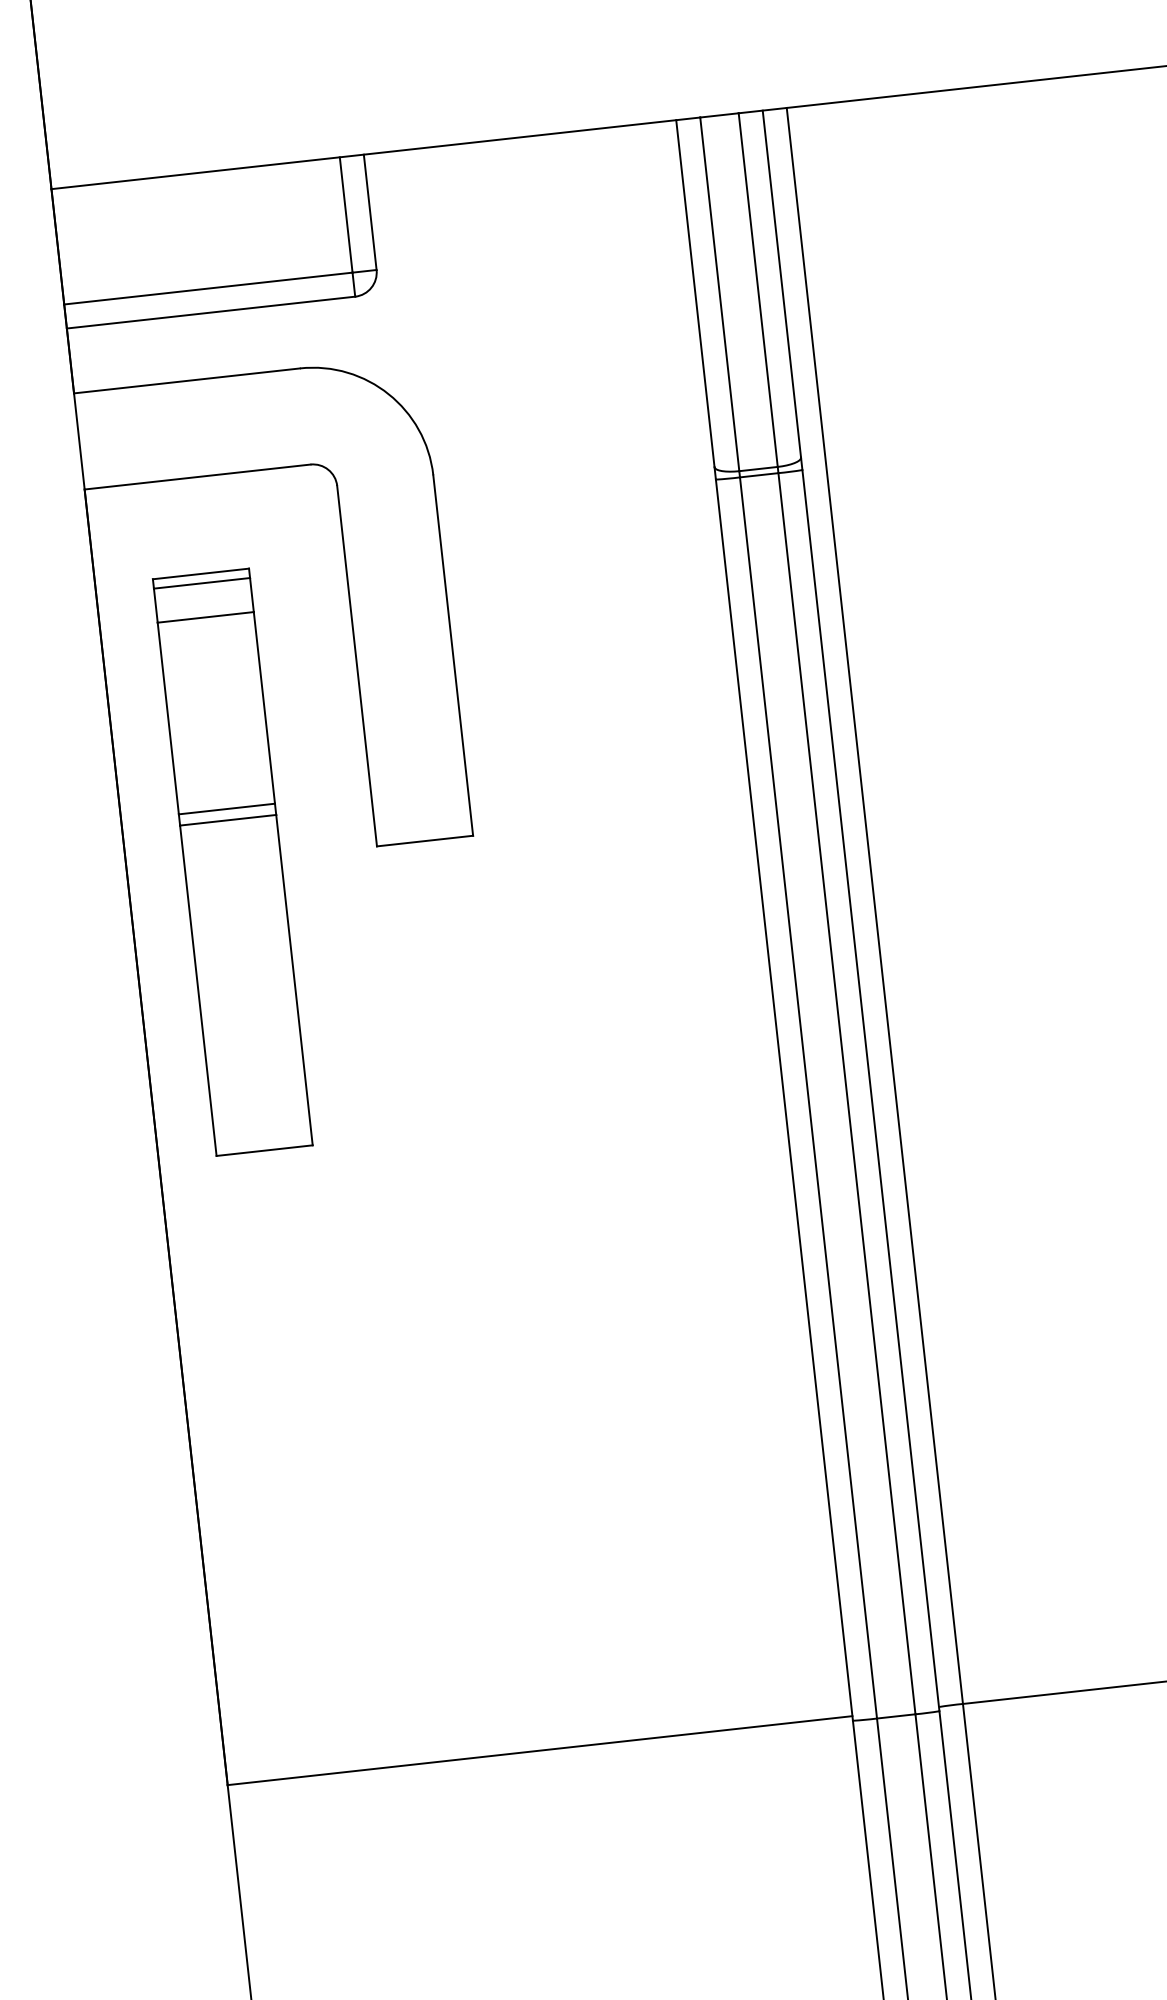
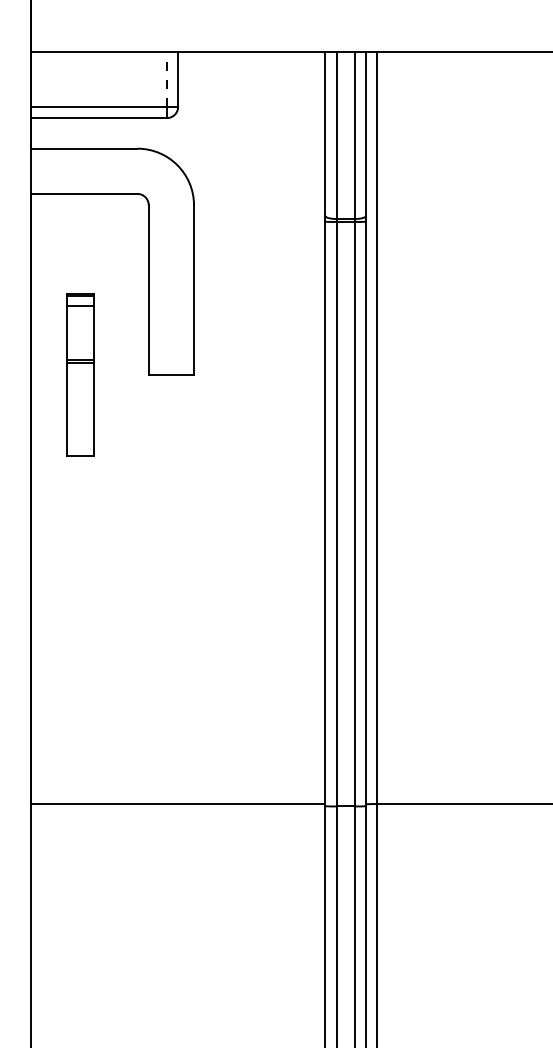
line: (345, 214) -> (166, 79), solid -> dashed
part: (231, 861) -> (80, 374), size x0.6

